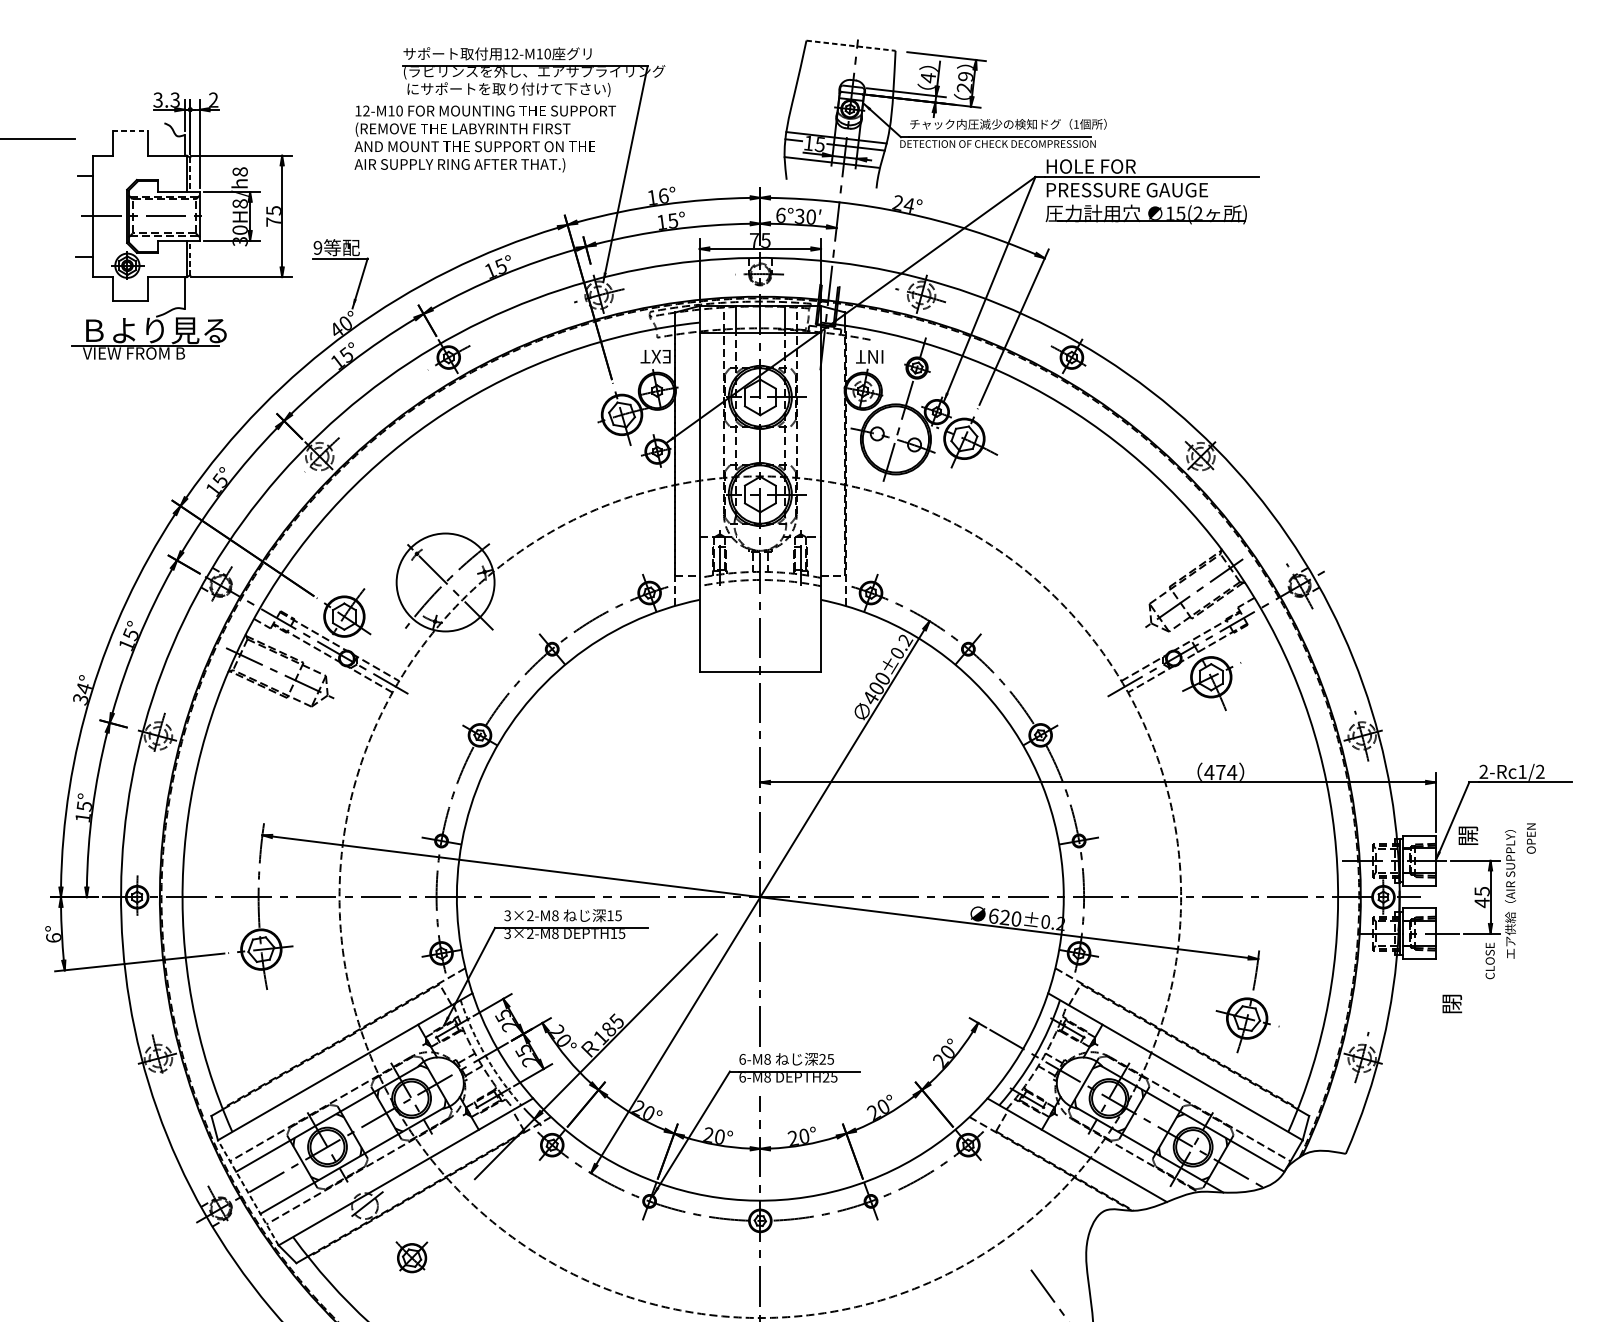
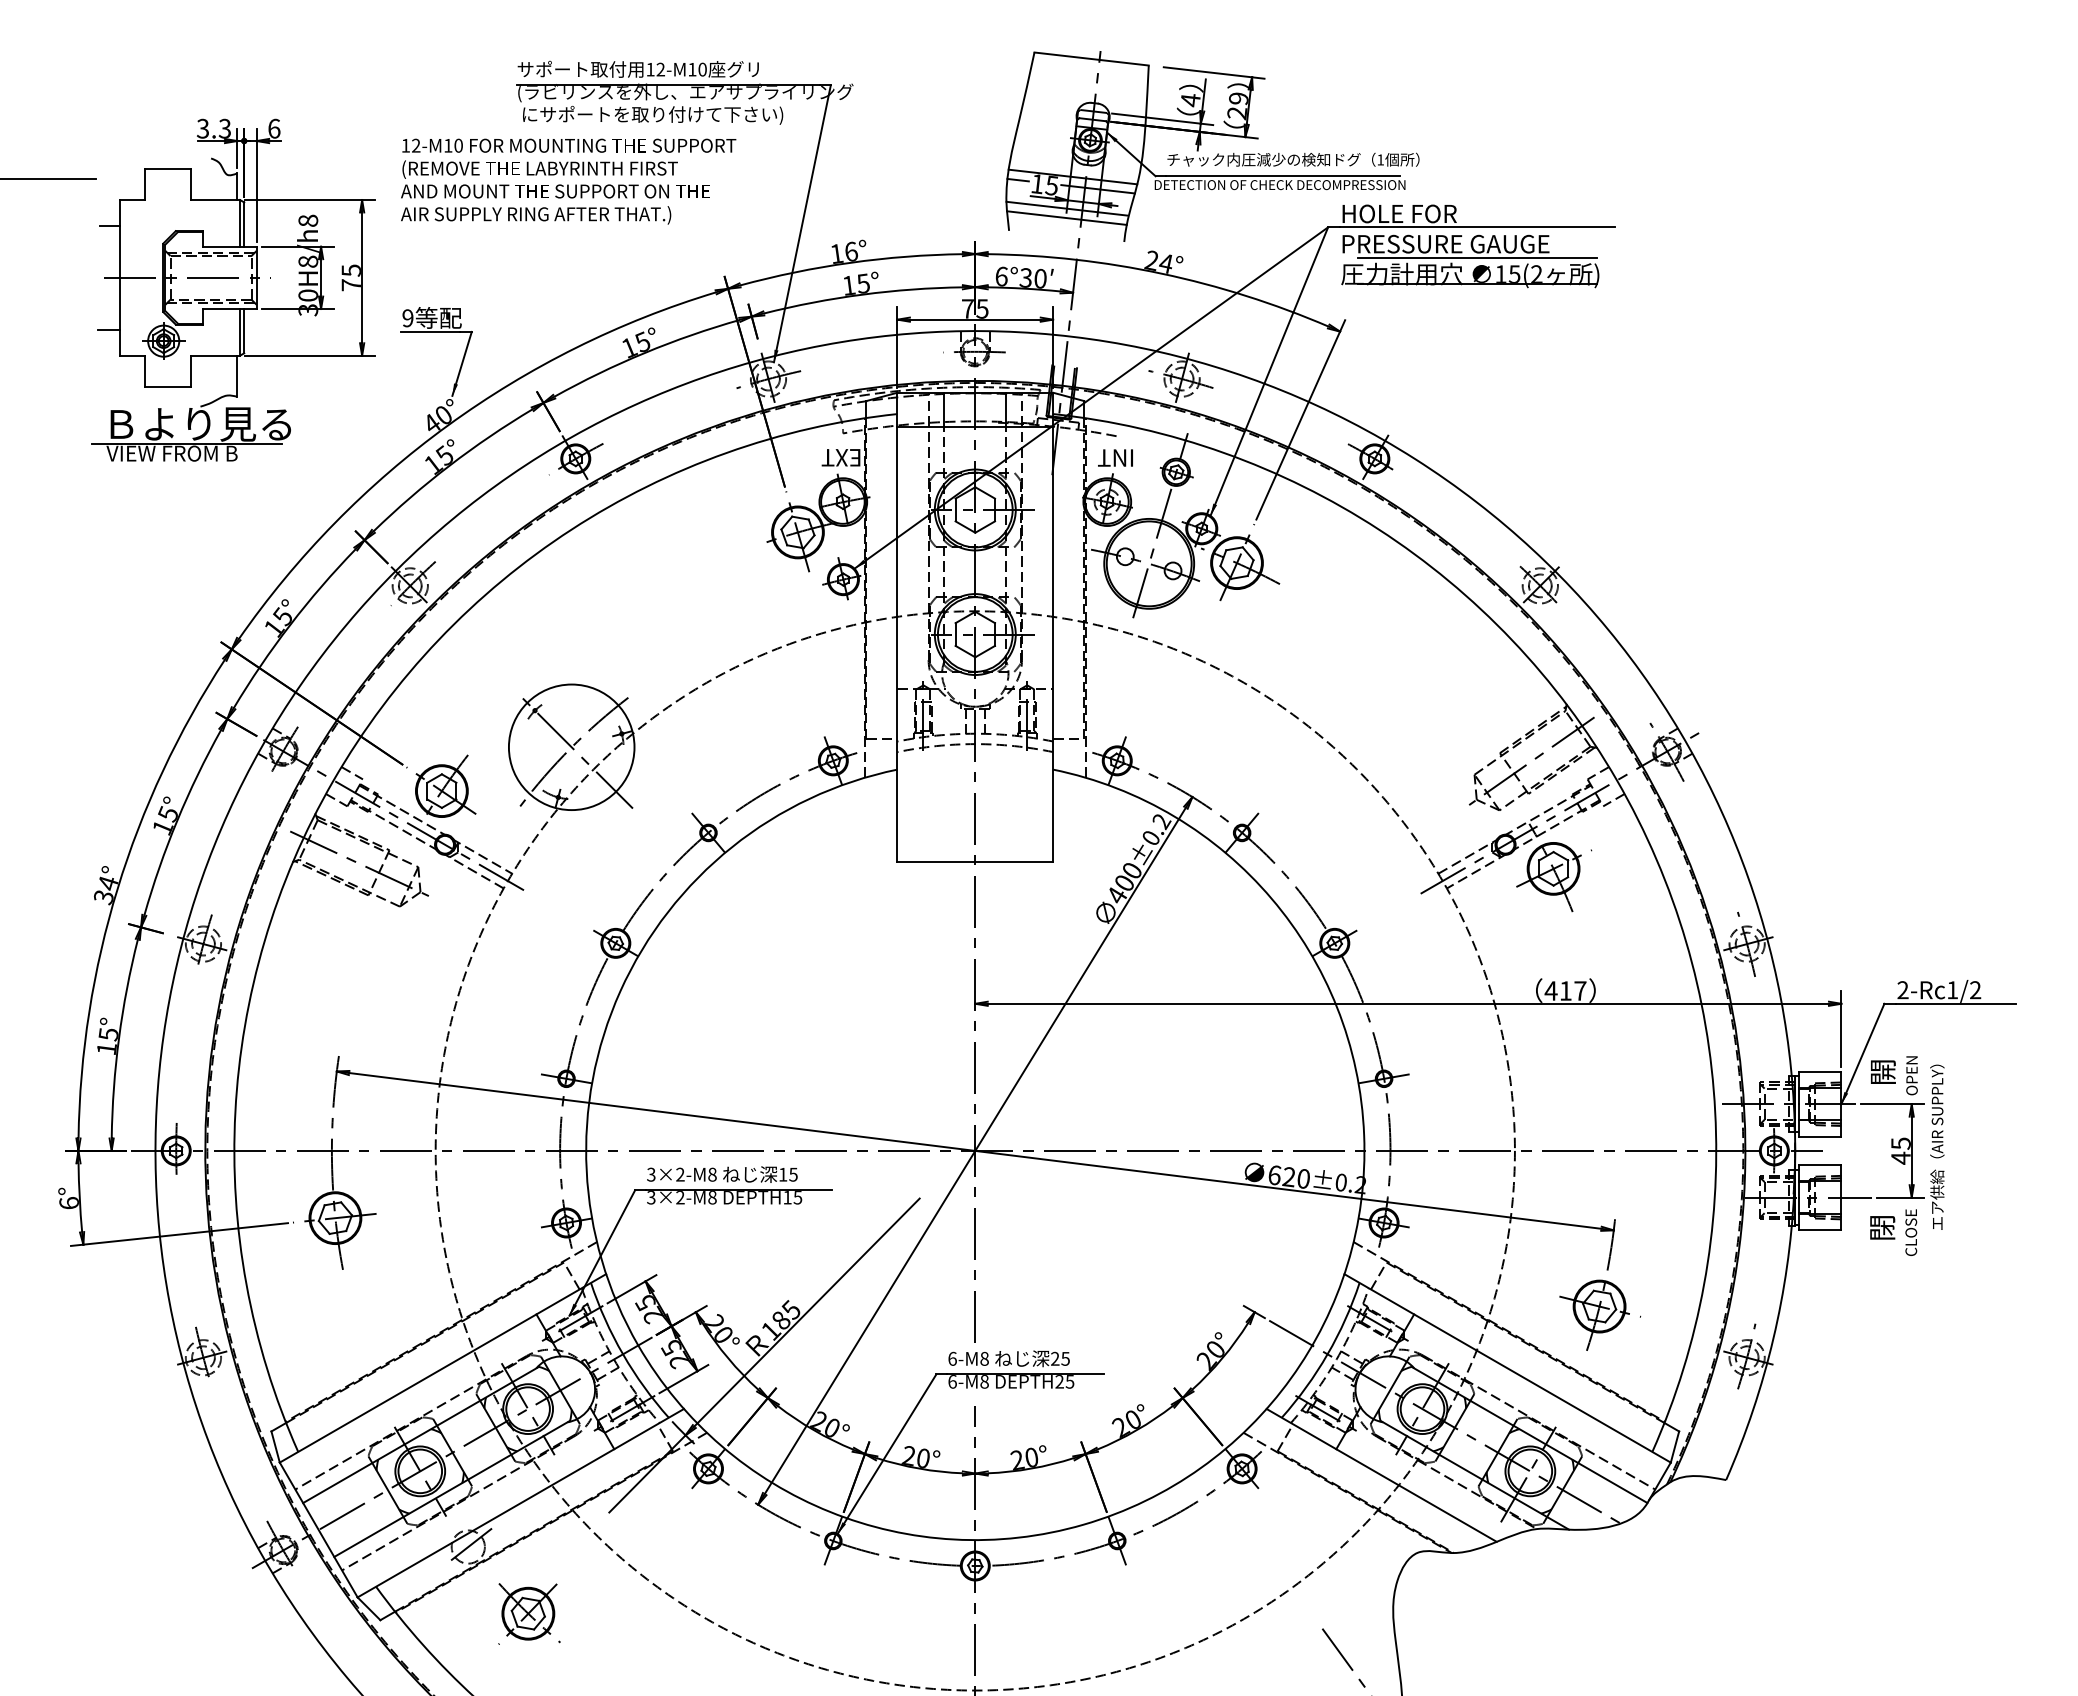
line: (850, 46) -> (1091, 59), dashed -> solid
text: (213, 99) -> (274, 128), 2 -> 6
line: (130, 131) -> (167, 168), dashed -> solid
text: (485, 138) -> (568, 181), moved
line: (831, 169) -> (1066, 217), added
line: (190, 175) -> (244, 225), dashed -> solid
line: (1151, 200) -> (1476, 257), added
line: (190, 257) -> (244, 330), dashed -> solid
line: (273, 602) -> (351, 773), added
line: (1257, 623) -> (1613, 800), added
text: (1226, 772) -> (1572, 990), 474 -> 417
text: (1530, 838) -> (1911, 1075), moved
text: (1452, 1003) -> (1882, 1227), moved
arc: (485, 1055) -> (623, 1354), dashed -> solid
line: (248, 1193) -> (318, 1530), dashed -> solid
part: (412, 1257) -> (529, 1613), size x1.43

